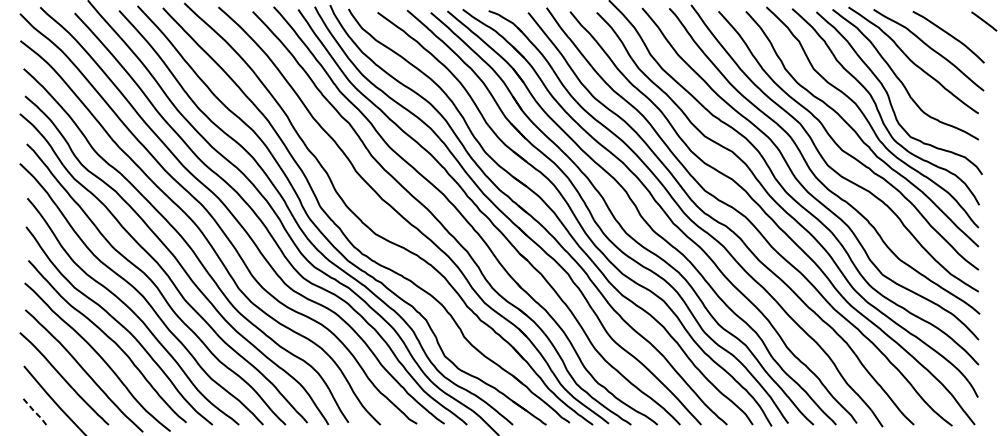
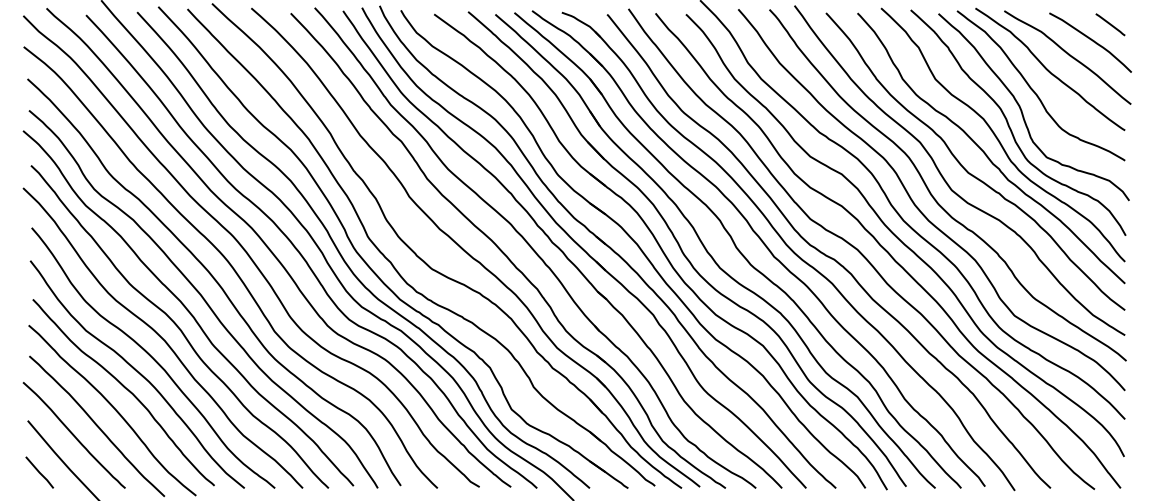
line: (984, 21) -> (1110, 24), moved
line: (34, 411) -> (39, 472), dashed -> solid

